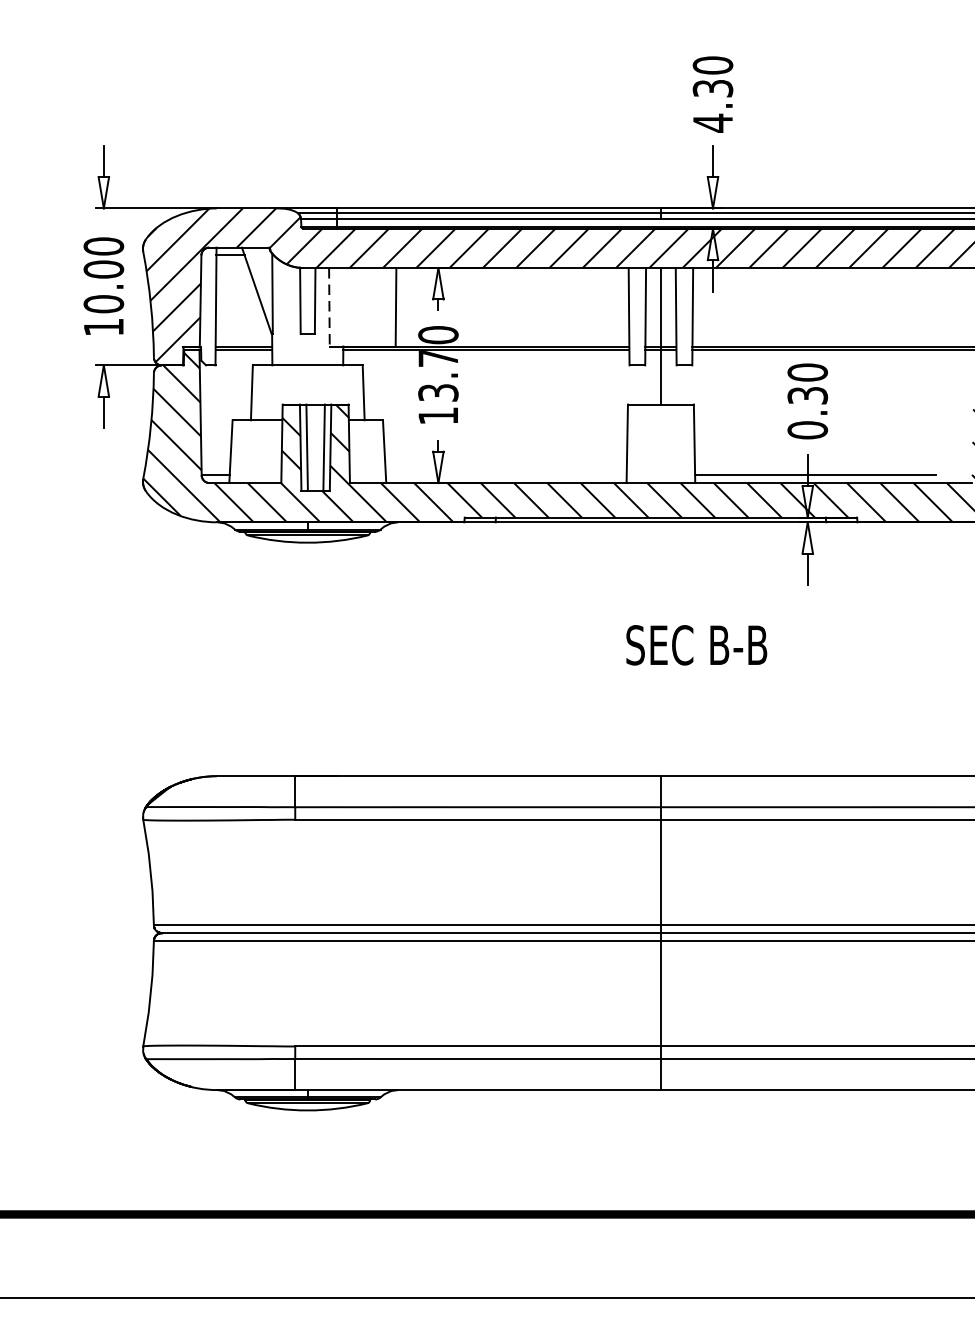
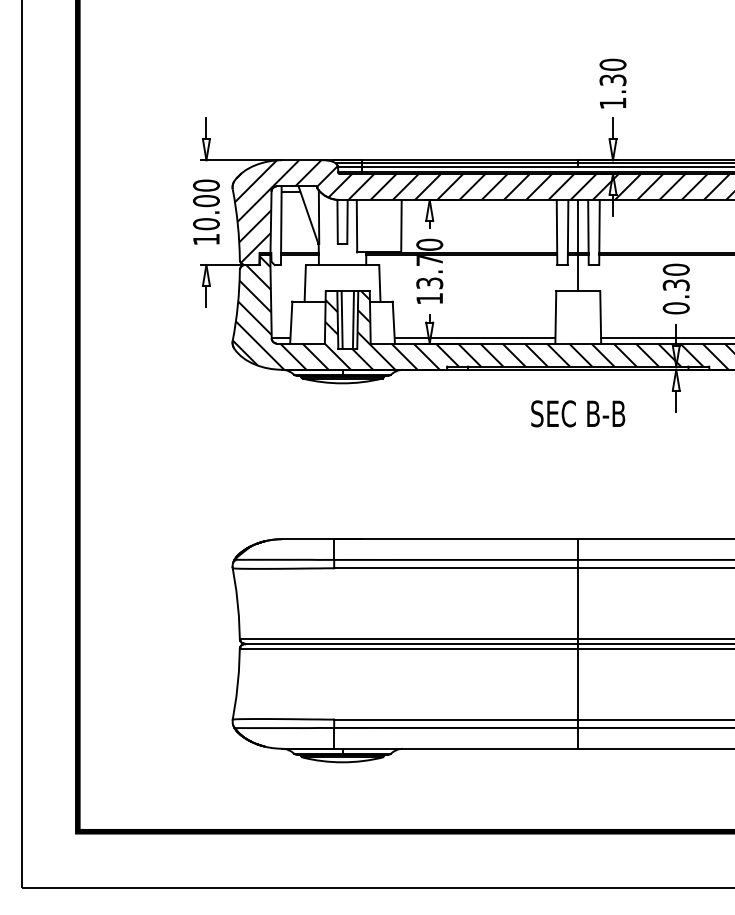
text: (713, 123) -> (613, 103), 4.30 -> 1.30
line: (330, 307) -> (357, 226), dashed -> solid
line: (505, 475) -> (474, 338), added
text: (697, 644) -> (578, 413), moved

